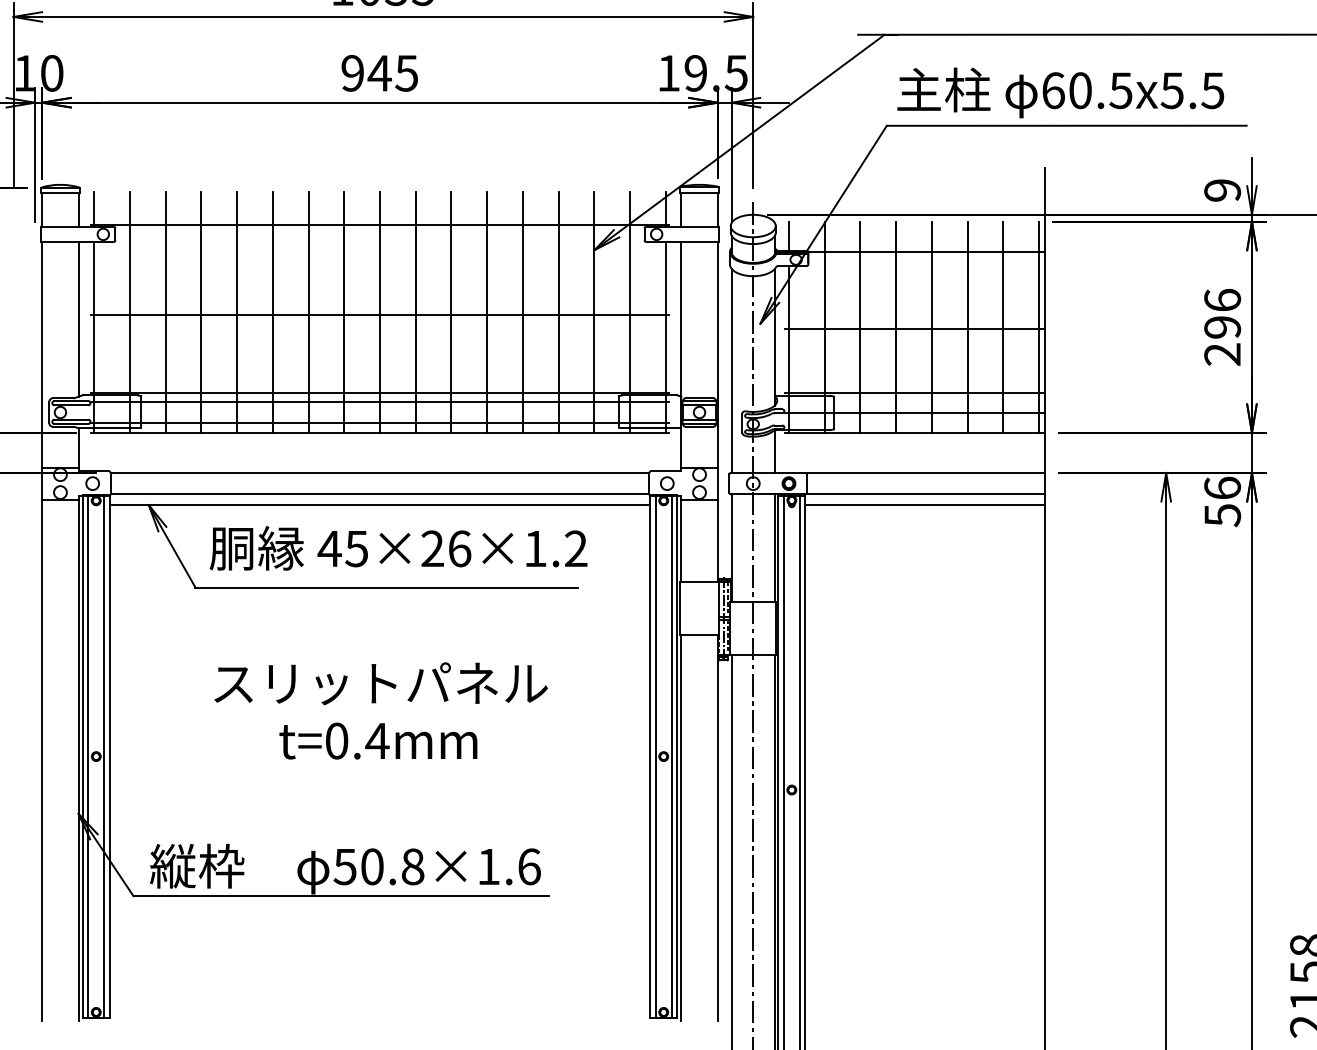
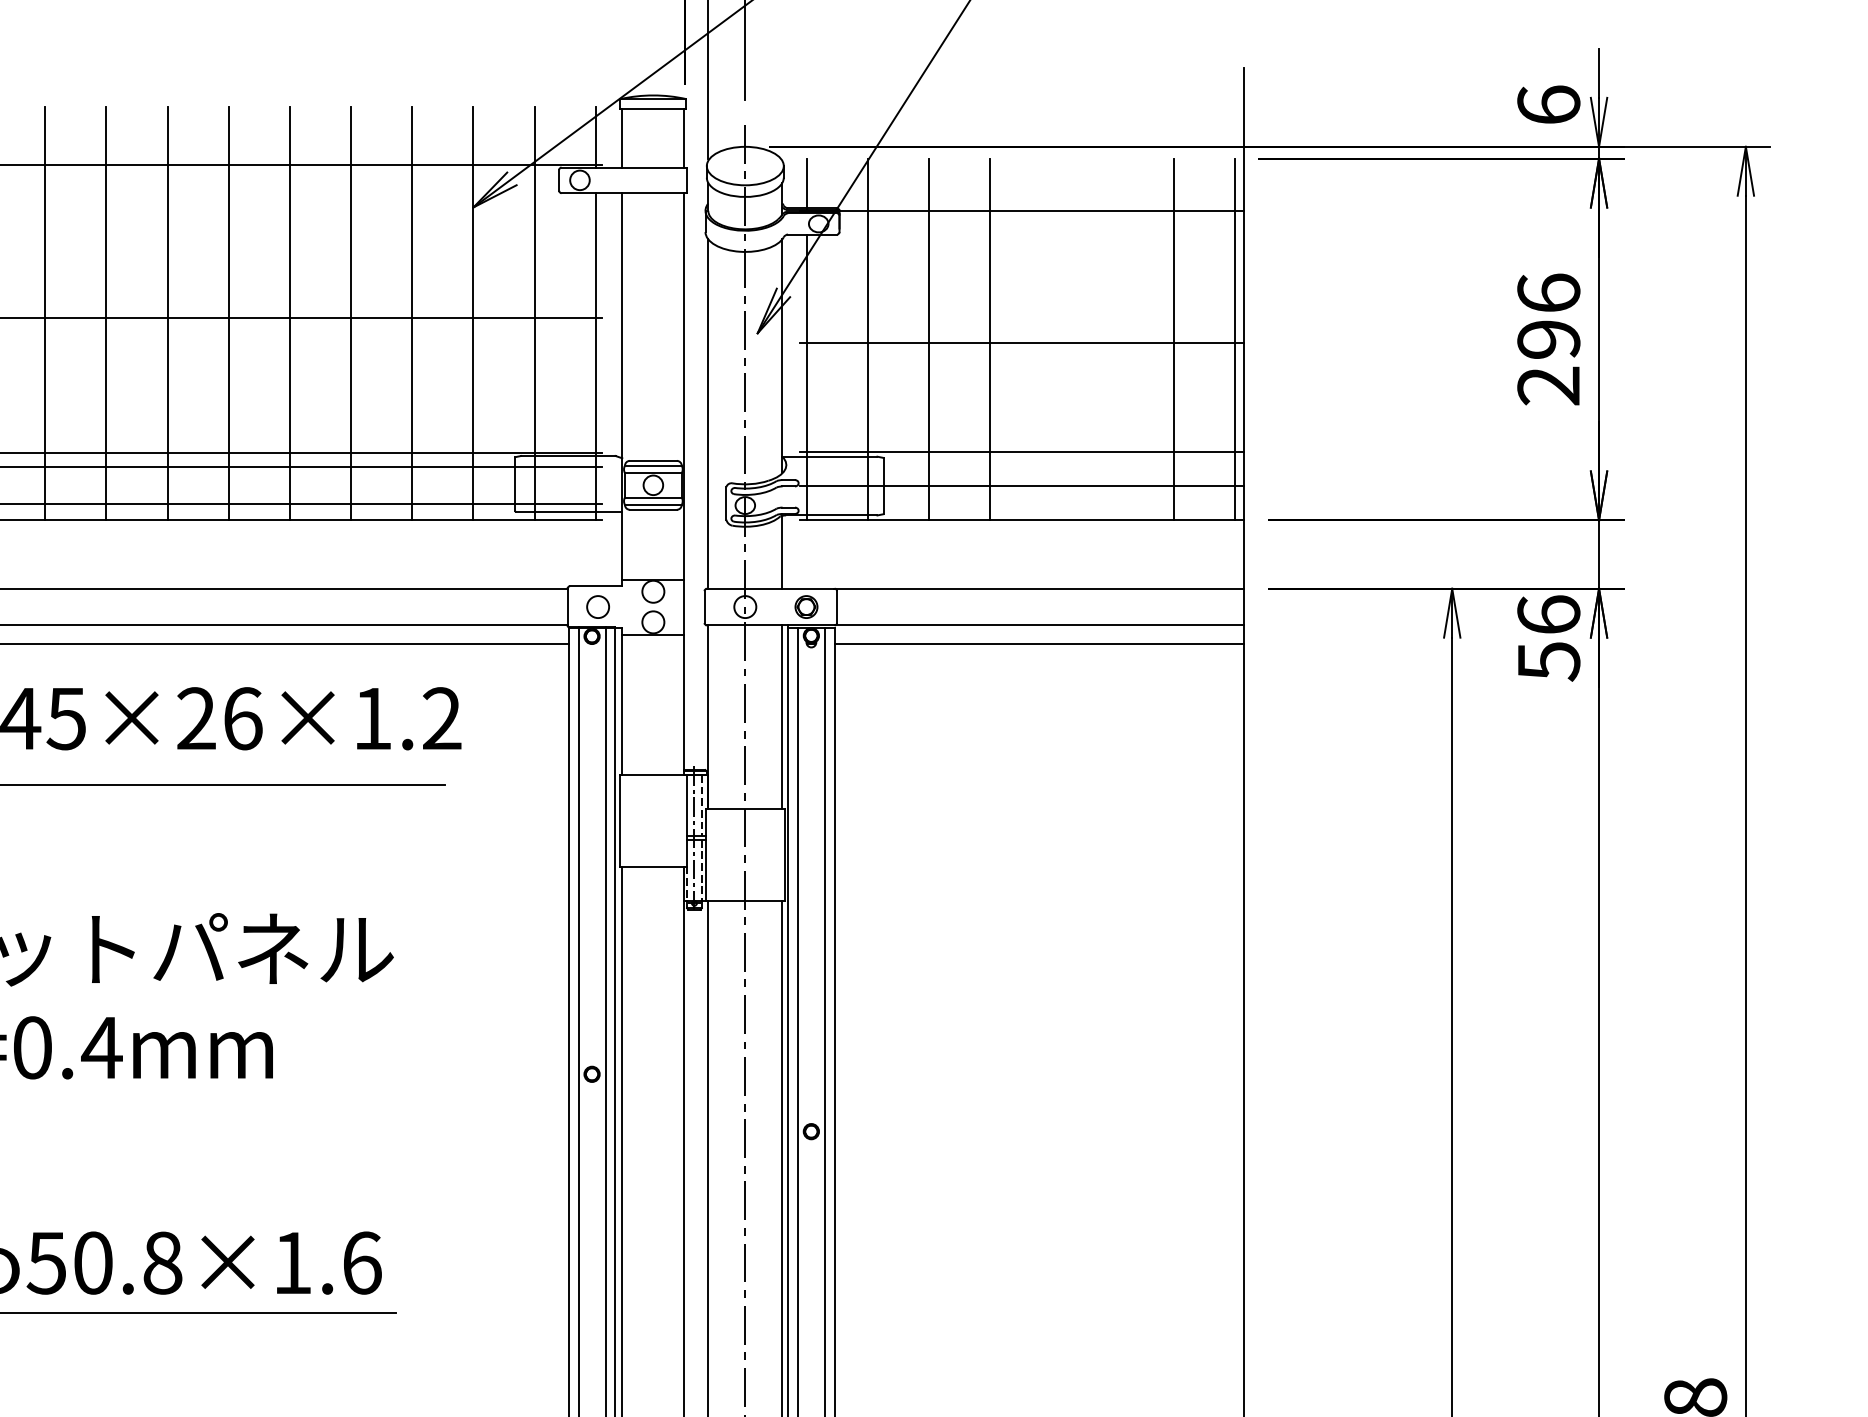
text: (1222, 190) -> (1548, 105), 9 -> 6
line: (931, 326) -> (1050, 338), removed
line: (967, 326) -> (1112, 338), removed

